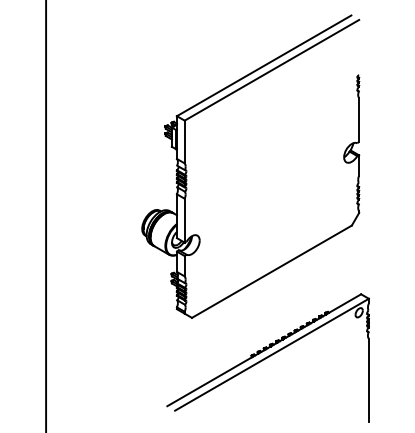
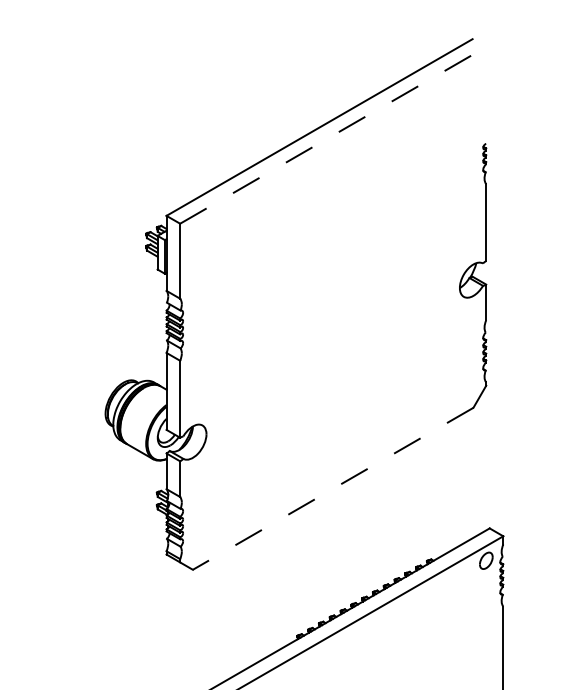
line: (271, 70) -> (332, 135), solid -> dashed
line: (271, 271) -> (332, 488), solid -> dashed

